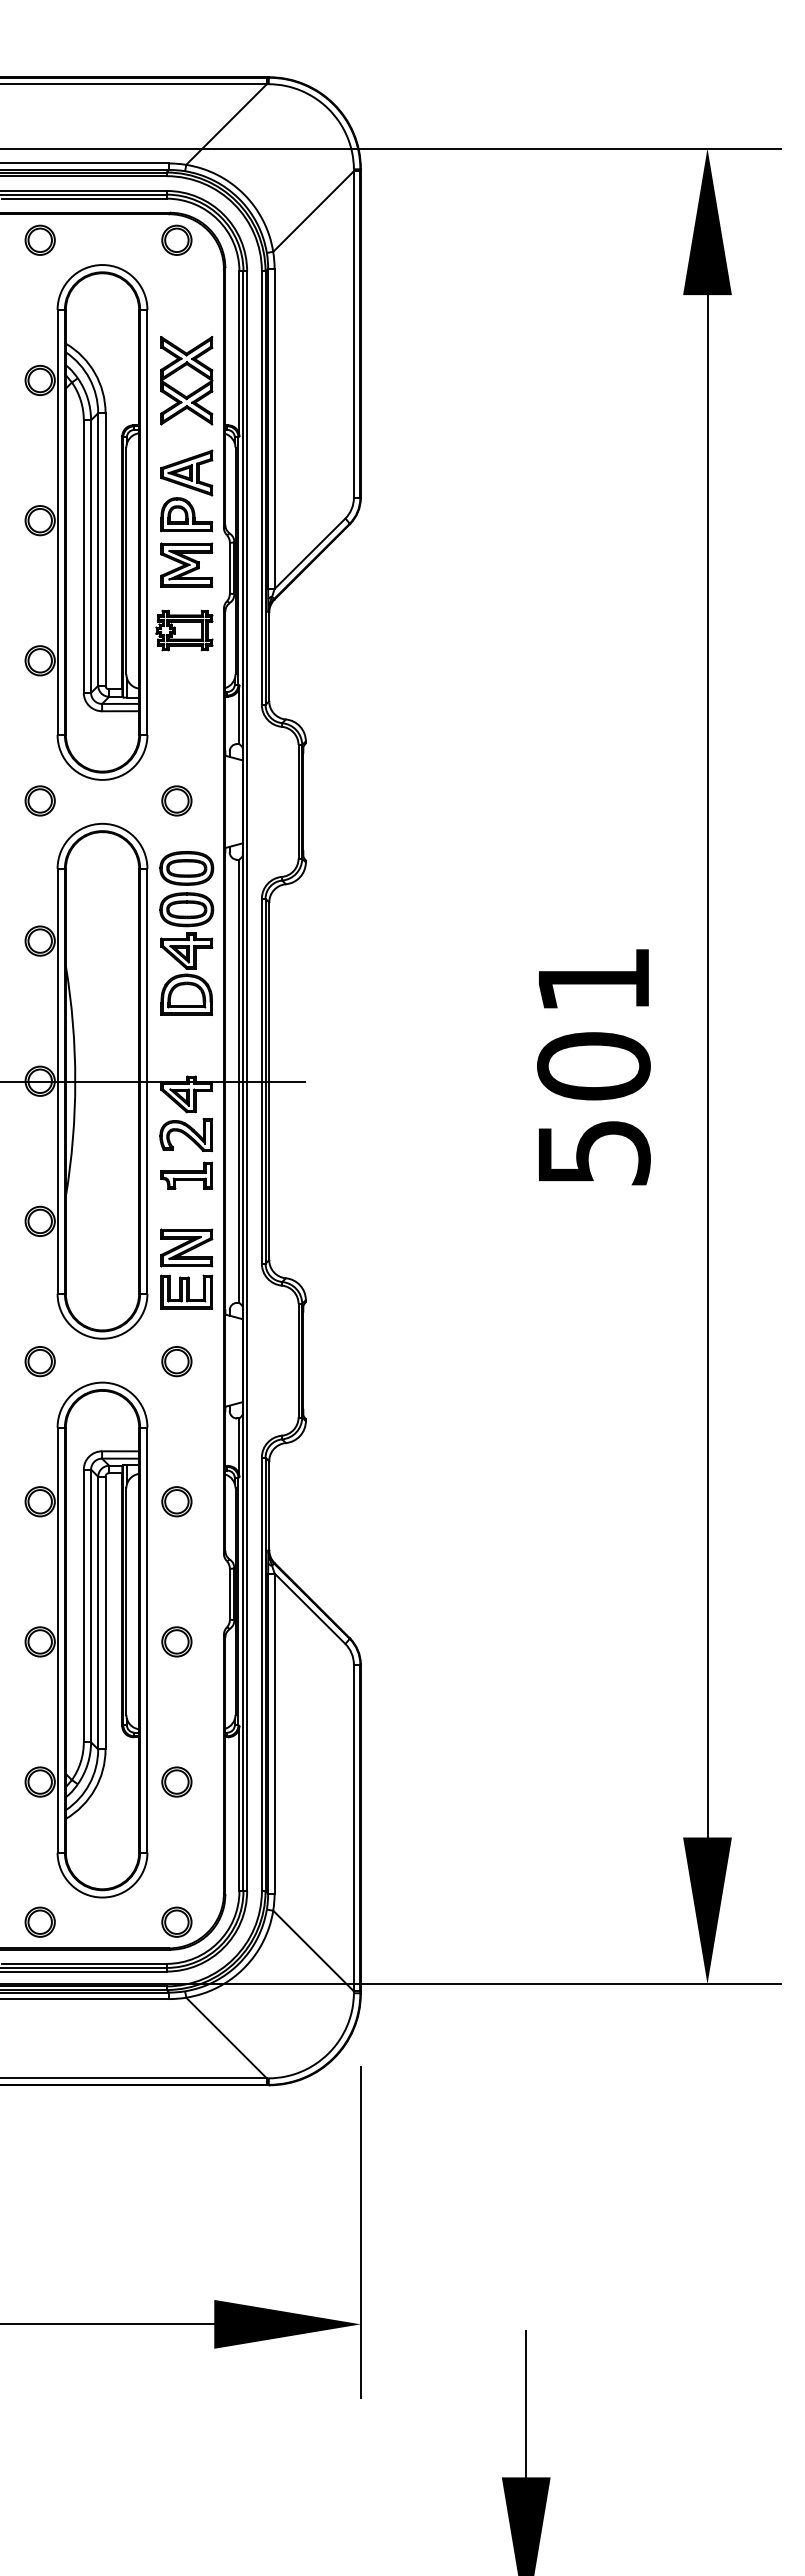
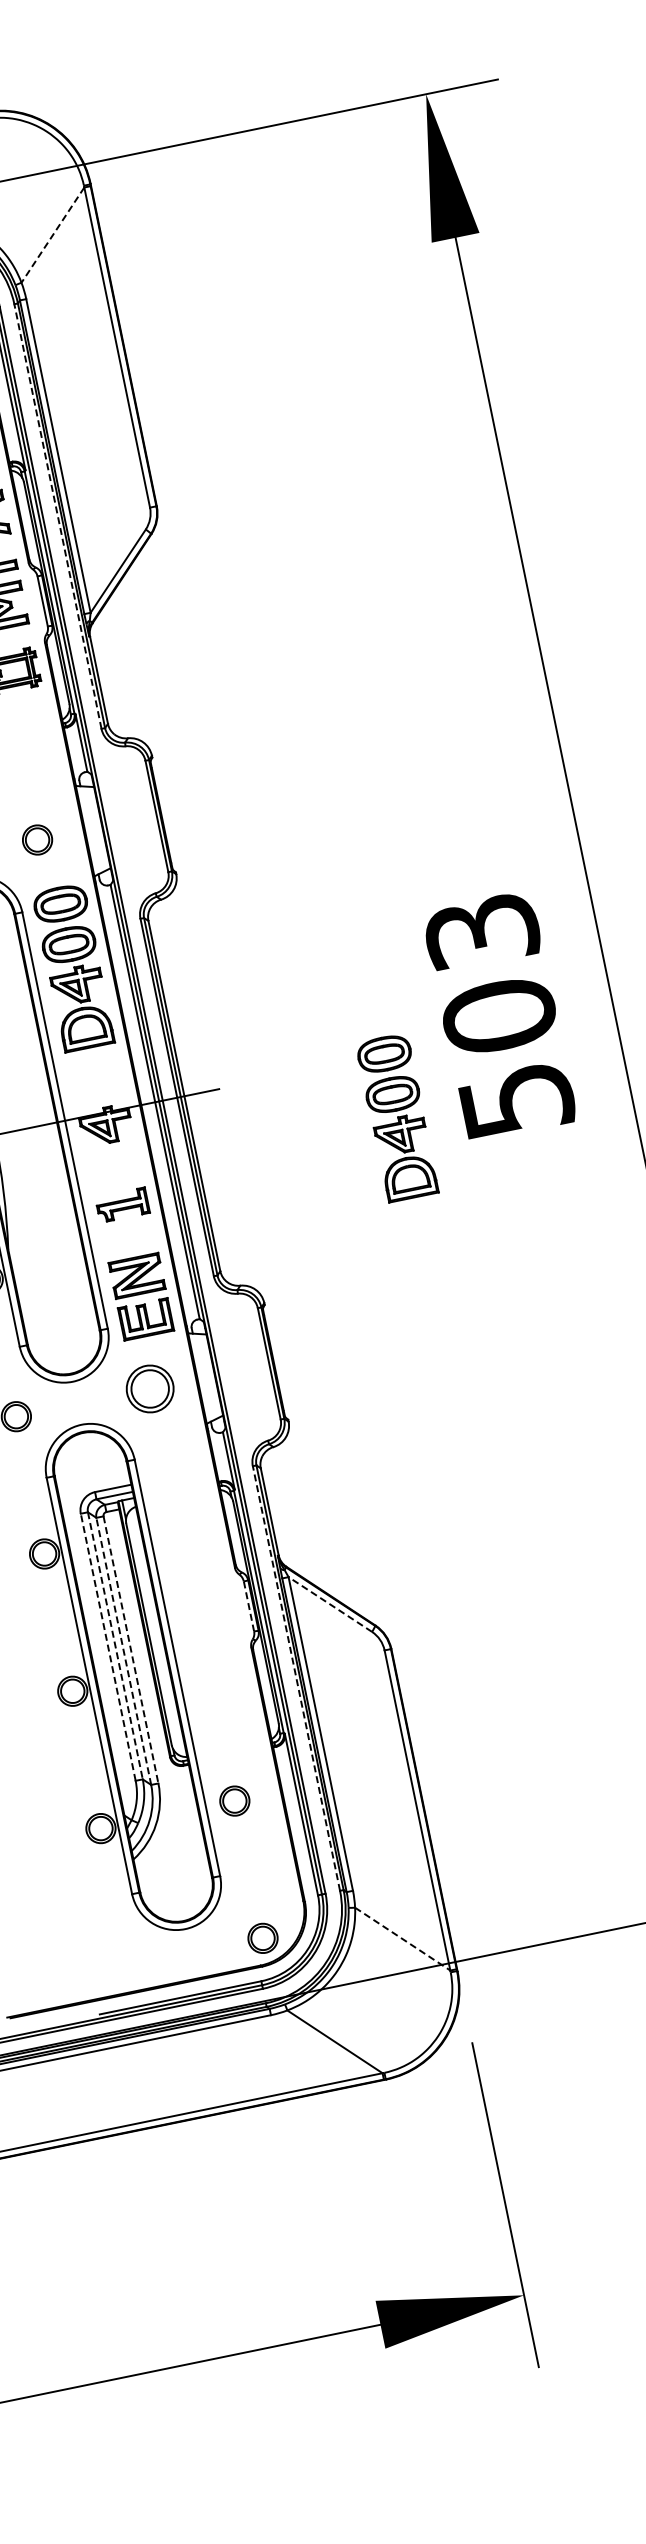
line: (313, 211) -> (52, 235), solid -> dashed
line: (261, 488) -> (57, 516), solid -> dashed
text: (593, 979) -> (481, 931), 501 -> 503
part: (186, 1134) -> (114, 1164), removed
part: (473, 1145) -> (397, 1117), added
part: (176, 1361) -> (149, 1389), size x1.6
part: (176, 1501) -> (178, 1526), removed
line: (229, 1594) -> (248, 1606), solid -> dashed
line: (83, 1605) -> (107, 1646), solid -> dashed
line: (91, 1606) -> (115, 1646), solid -> dashed
line: (309, 1608) -> (329, 1604), solid -> dashed
line: (98, 1612) -> (123, 1650), solid -> dashed
line: (105, 1613) -> (131, 1650), solid -> dashed
part: (176, 1641) -> (206, 1663), removed
line: (261, 1674) -> (296, 1678), solid -> dashed
part: (39, 1921) -> (128, 1965), removed
line: (313, 1951) -> (402, 1939), solid -> dashed

